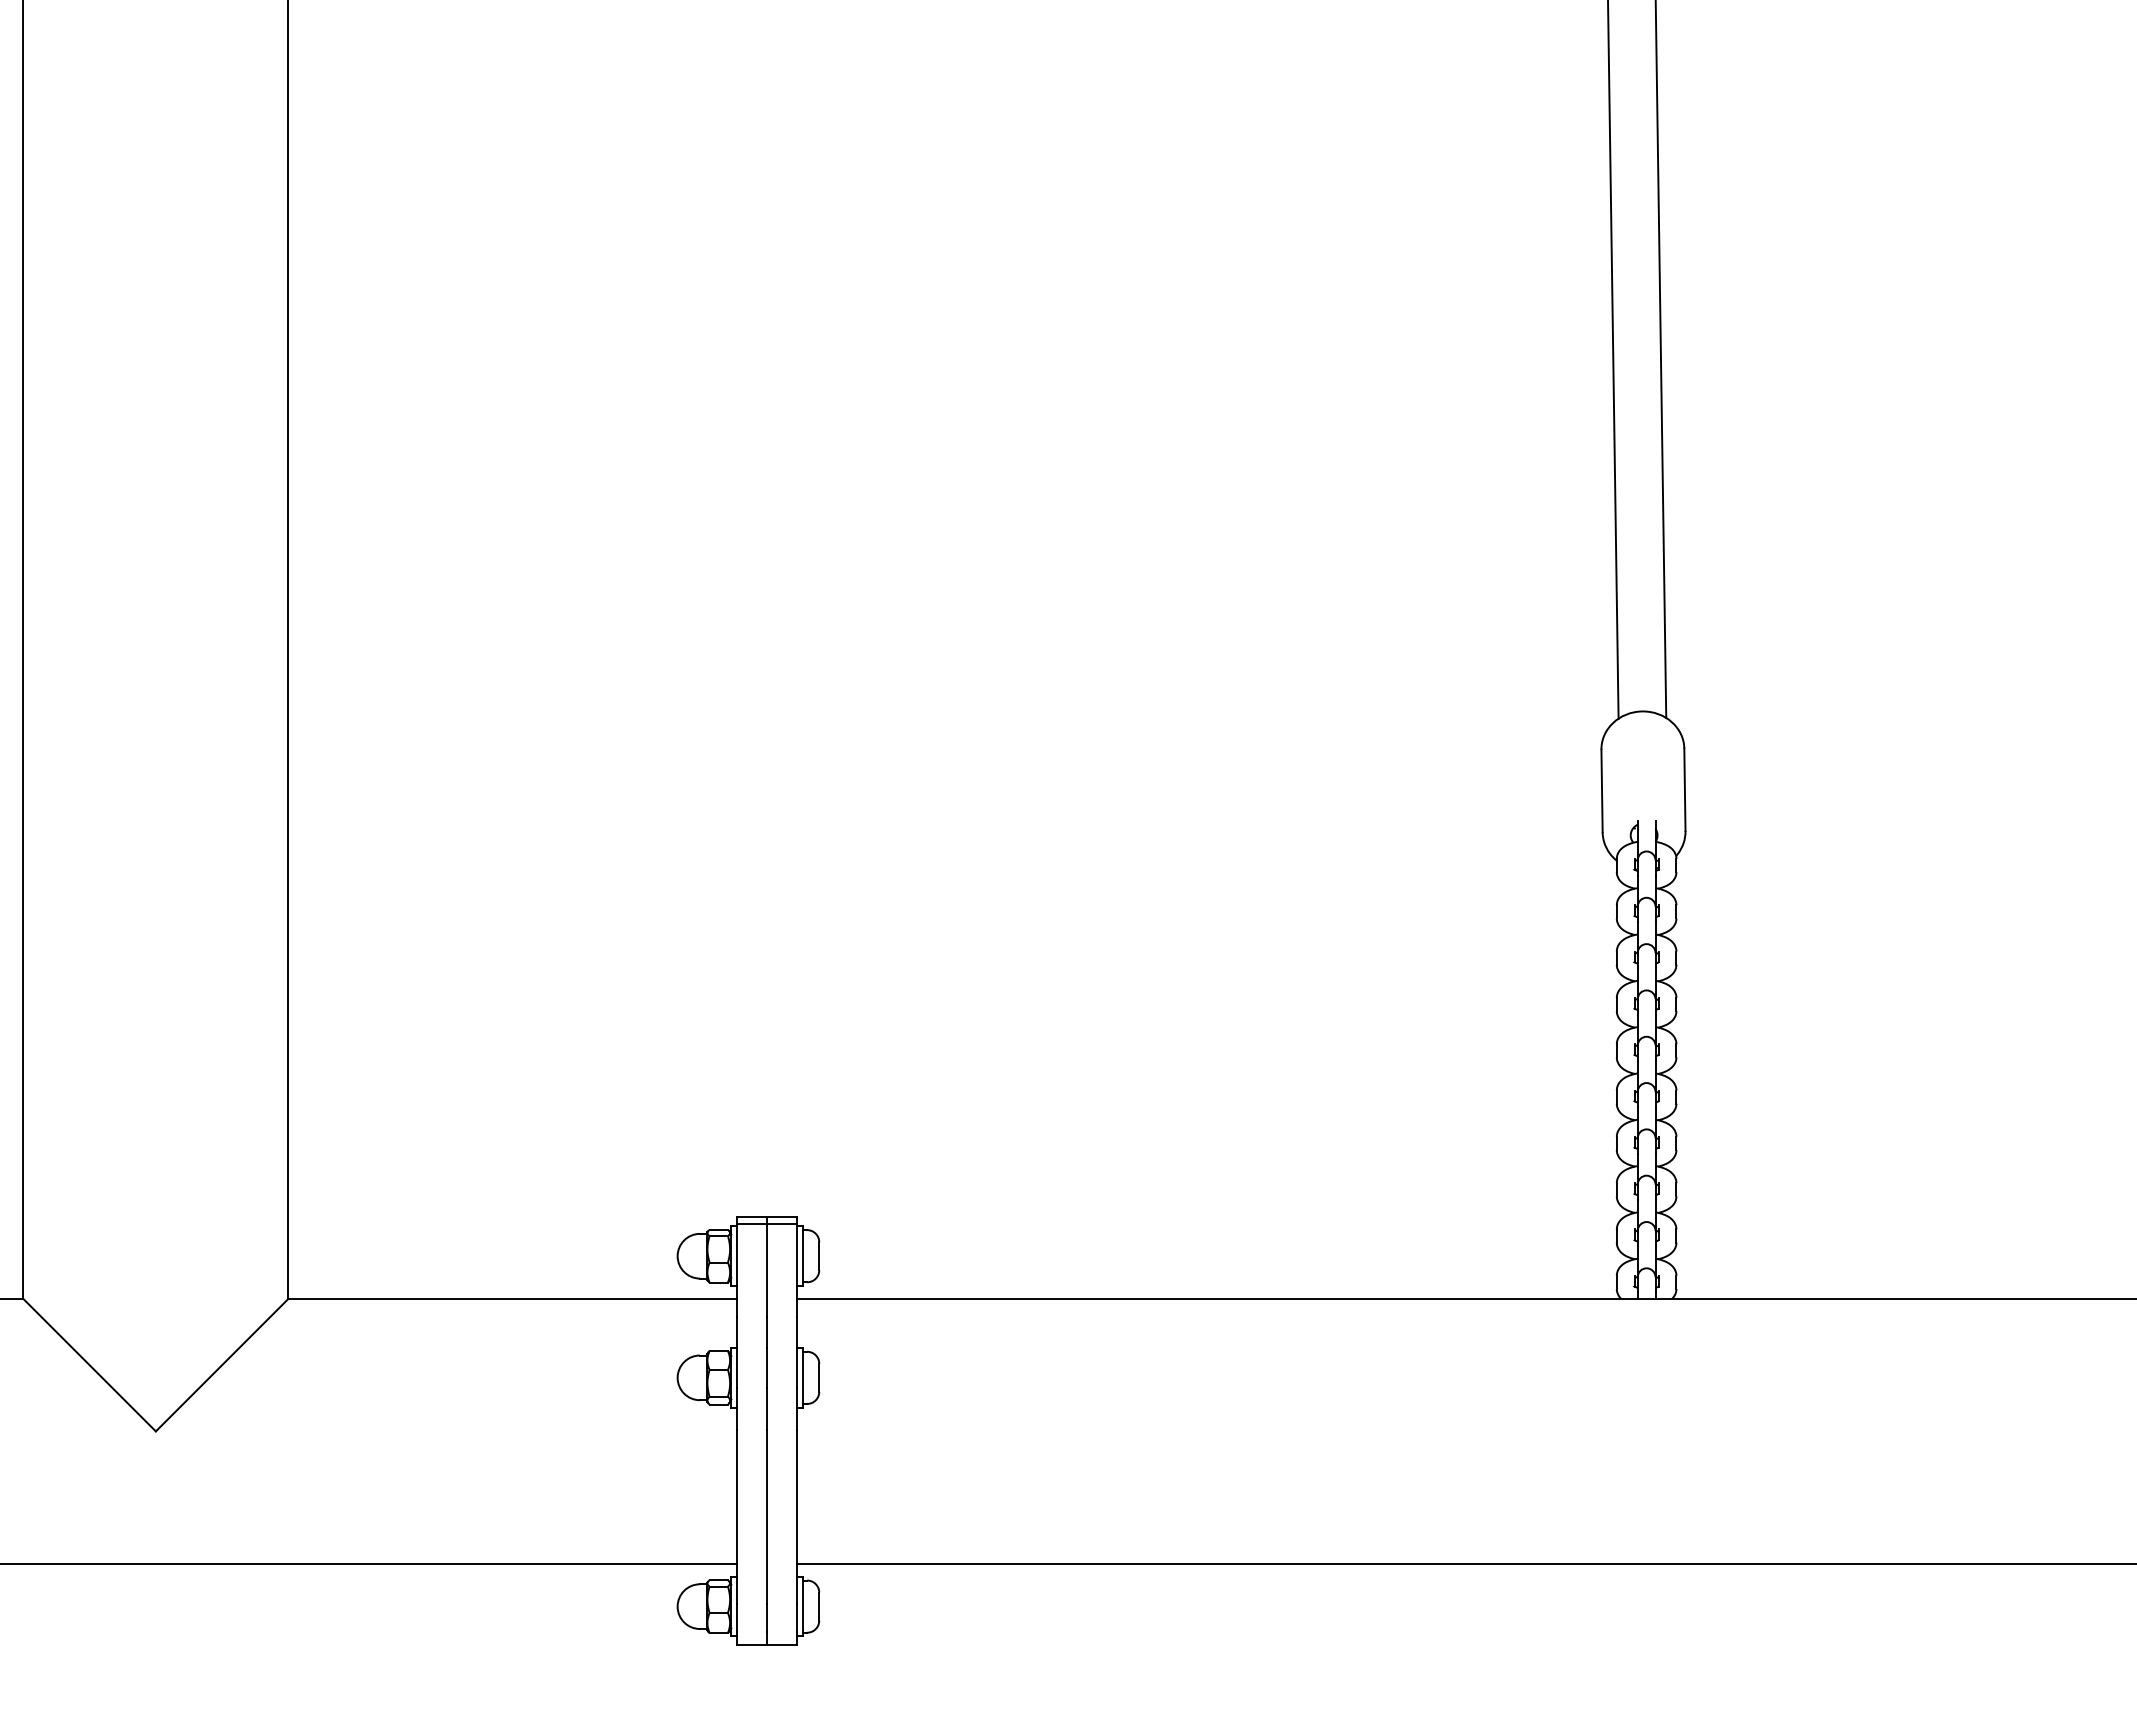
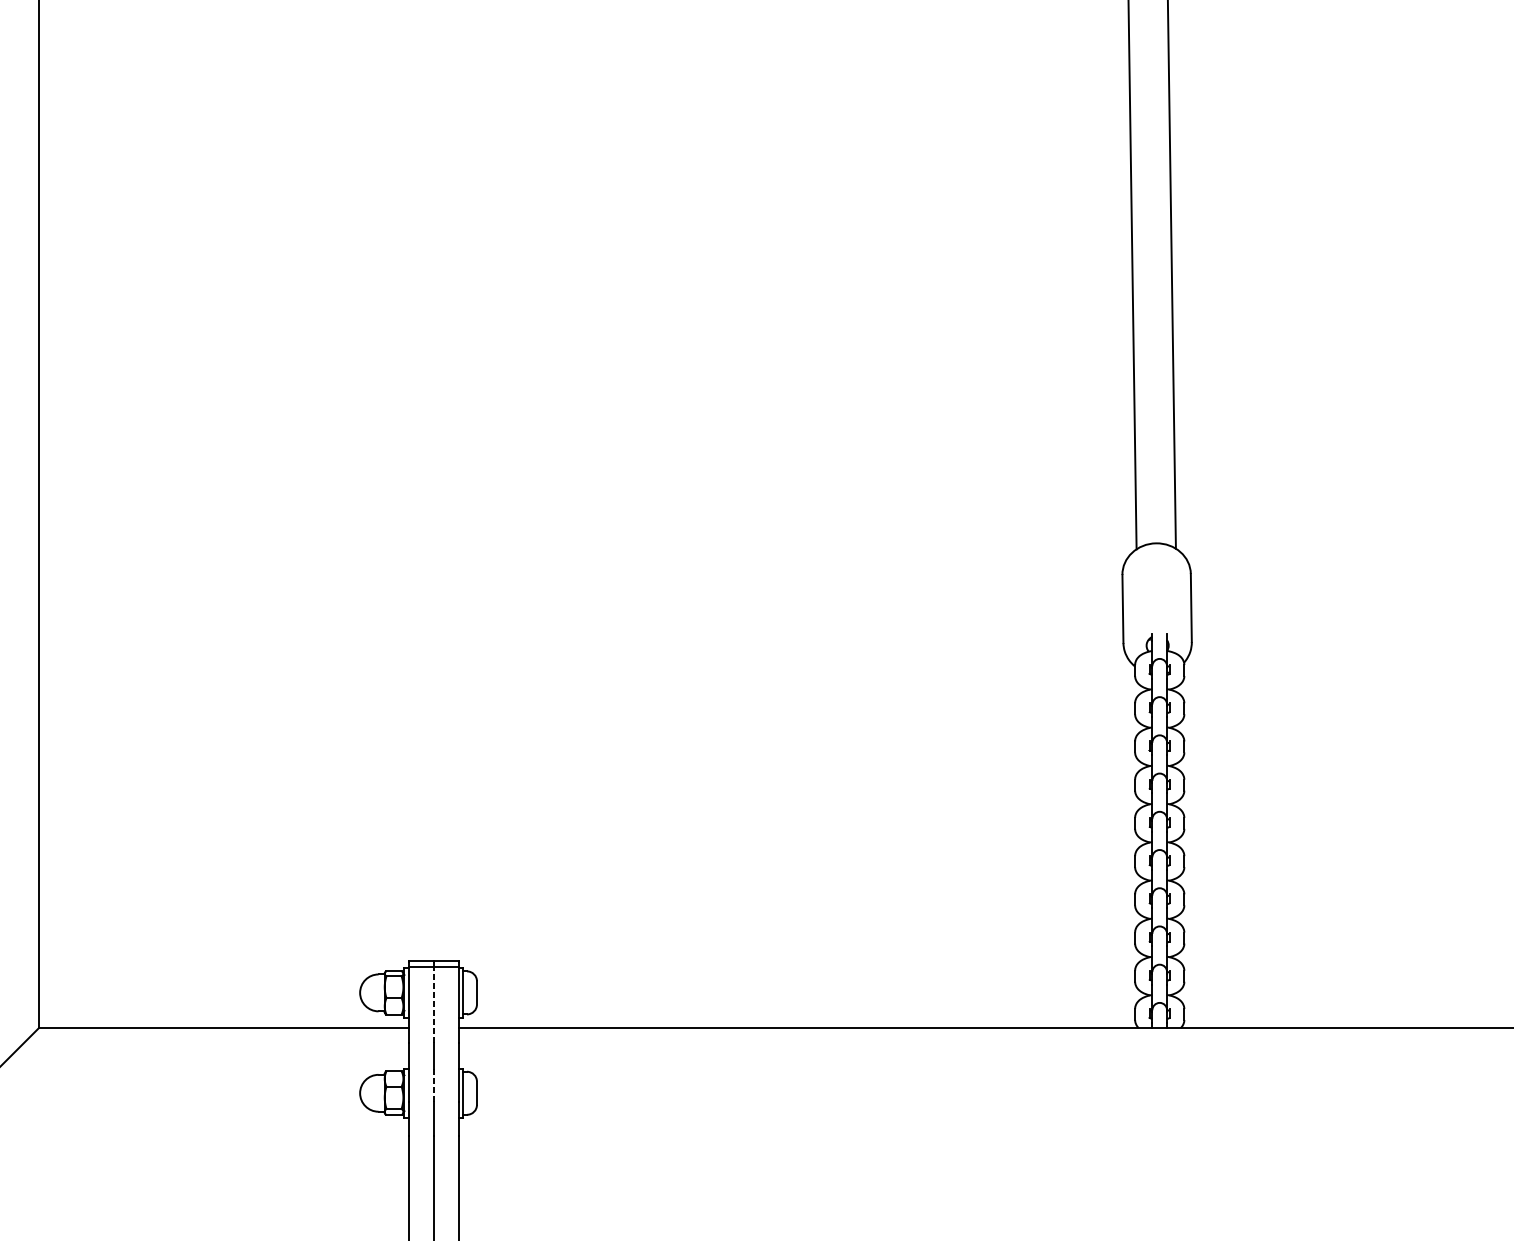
line: (767, 1270) -> (434, 1004), solid -> dashed
line: (767, 1368) -> (434, 1085), solid -> dashed

